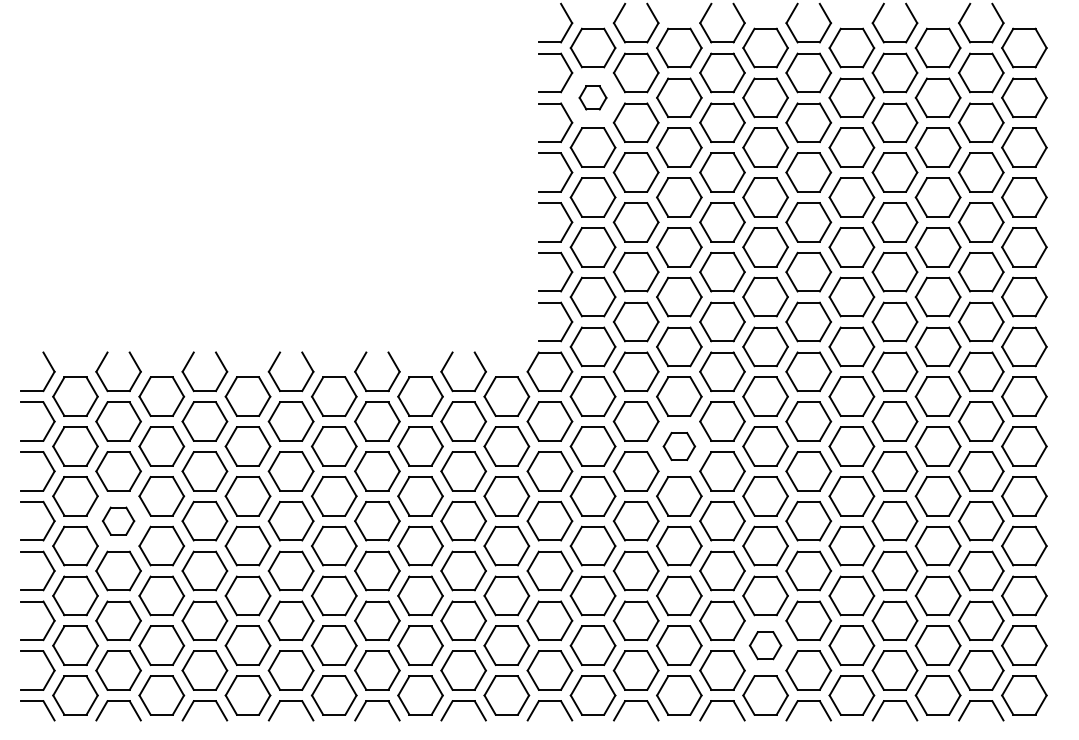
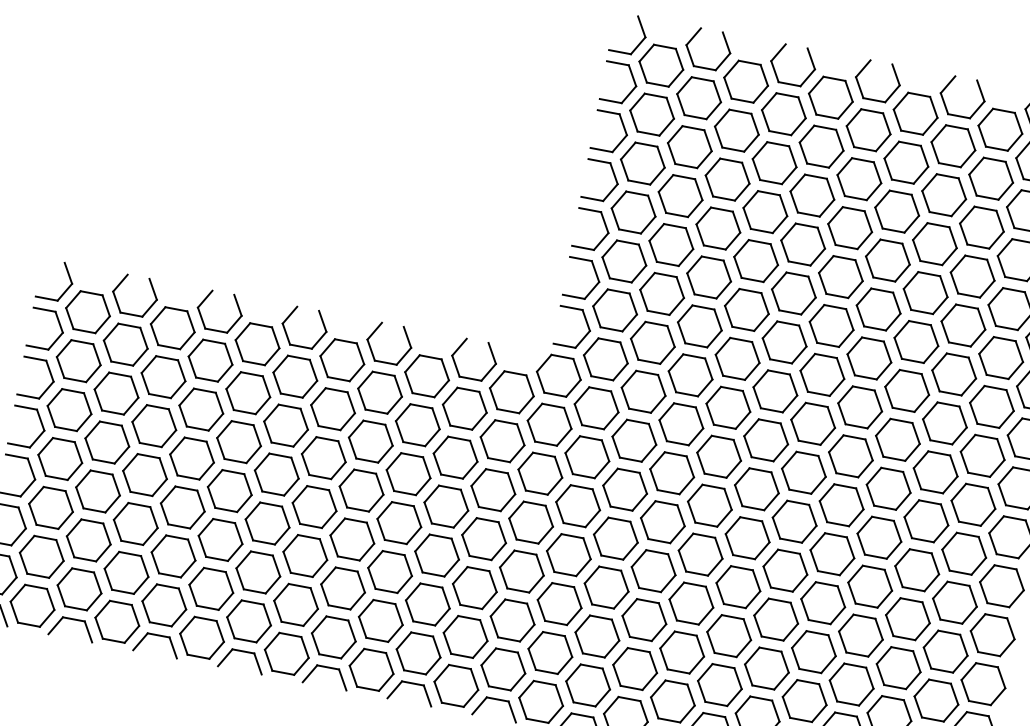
part: (592, 97) -> (651, 114), size x1.67
part: (679, 446) -> (672, 473), size x1.43
part: (118, 520) -> (107, 441), size x1.43
part: (765, 645) -> (719, 684), size x1.43

